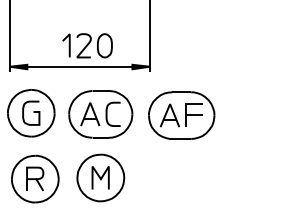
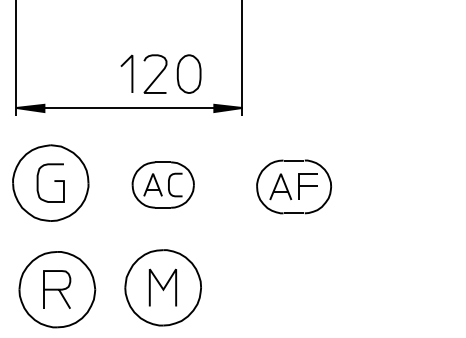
part: (87, 45) -> (161, 73), moved
part: (100, 114) -> (162, 185), size x0.6
part: (181, 115) -> (293, 186), size x0.7

